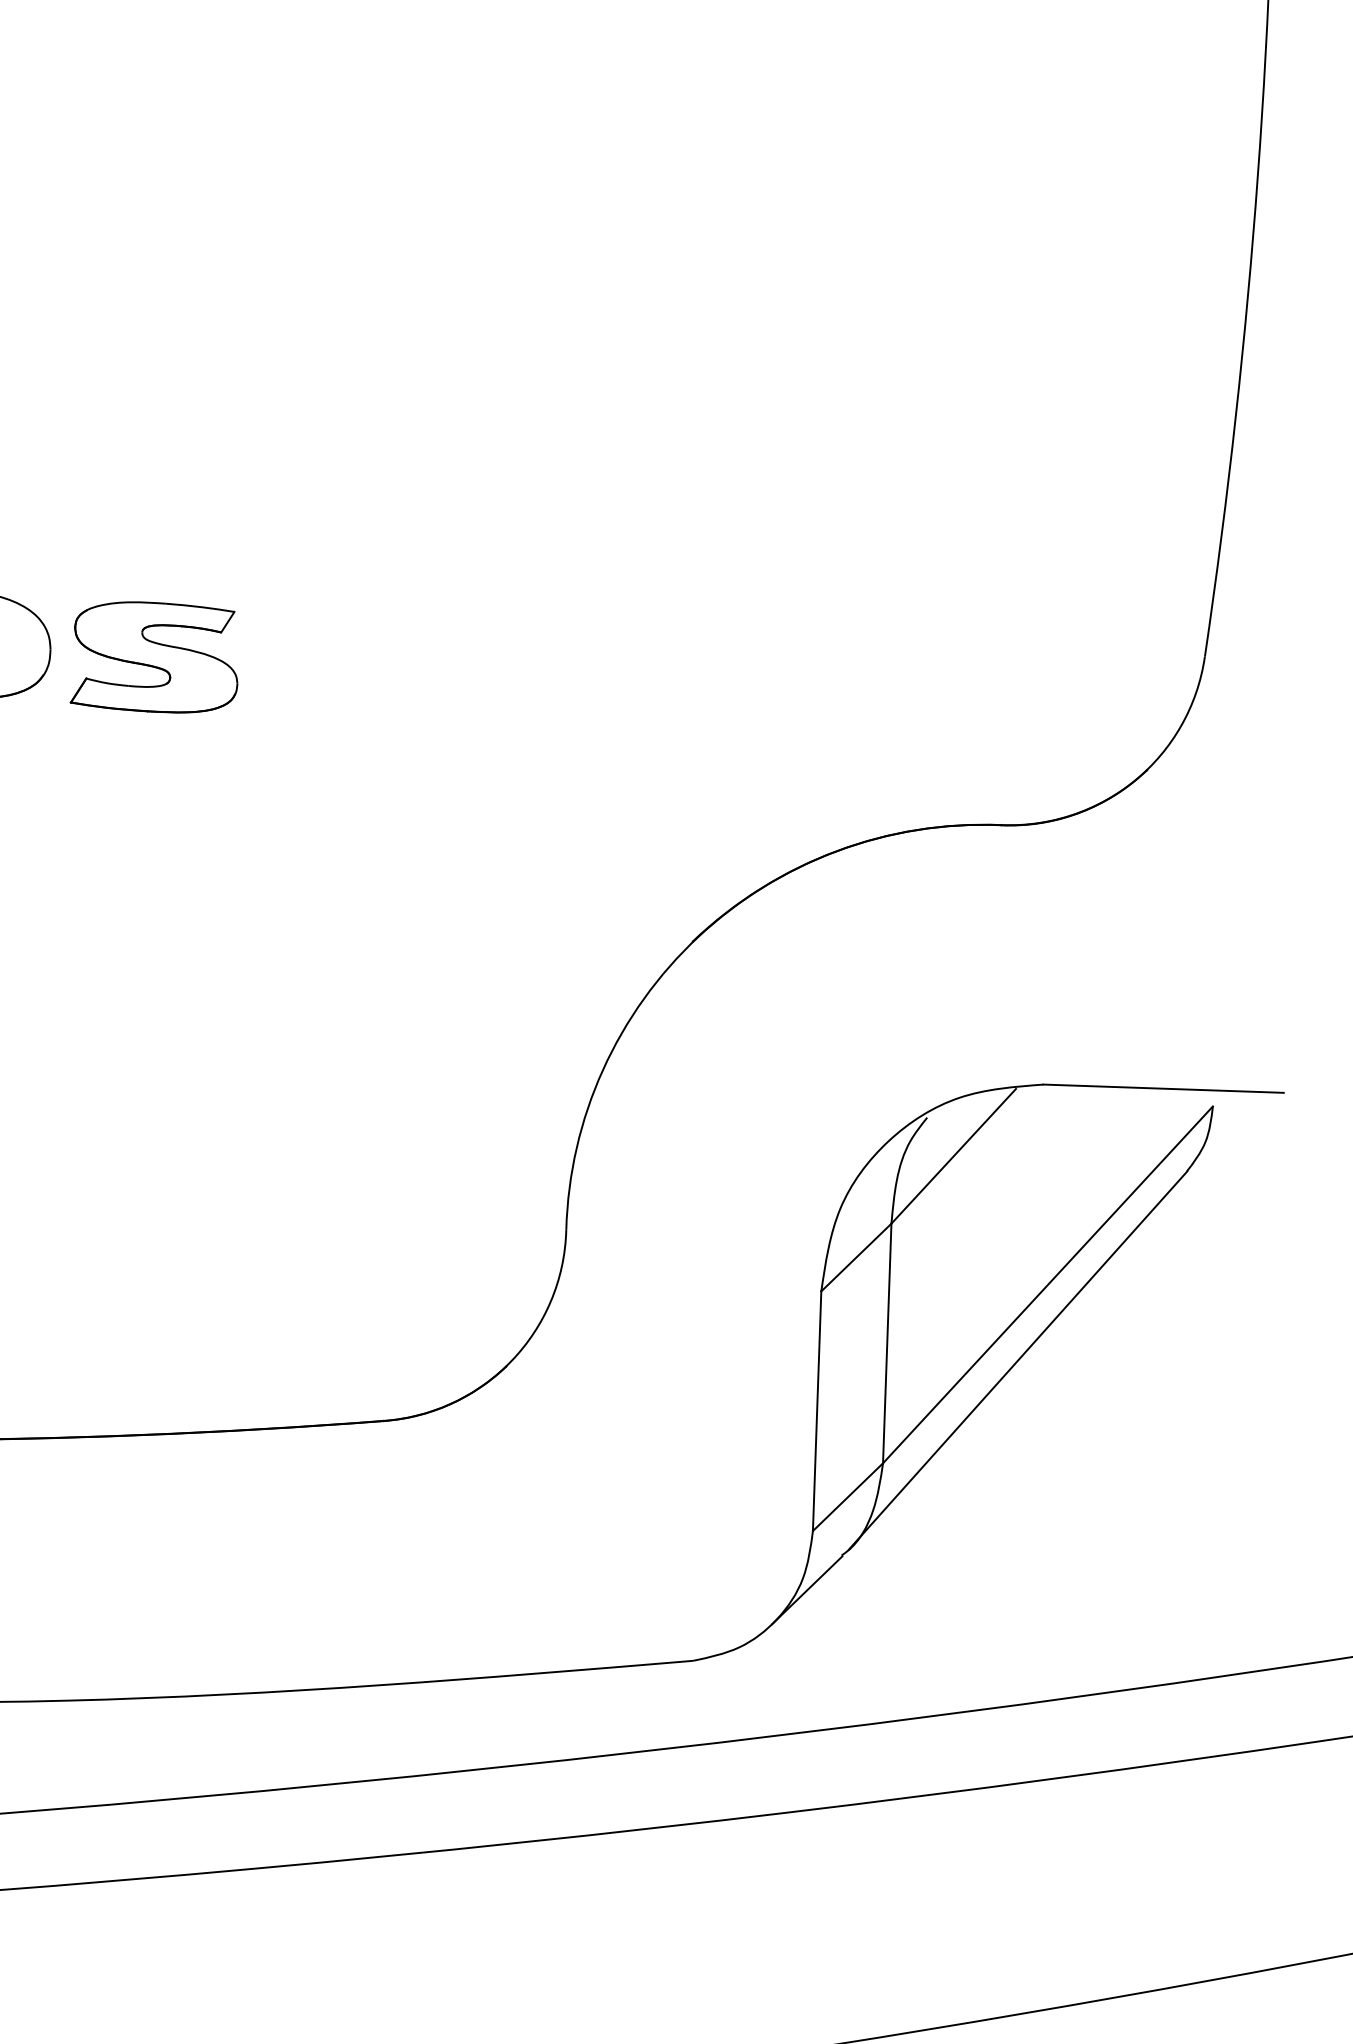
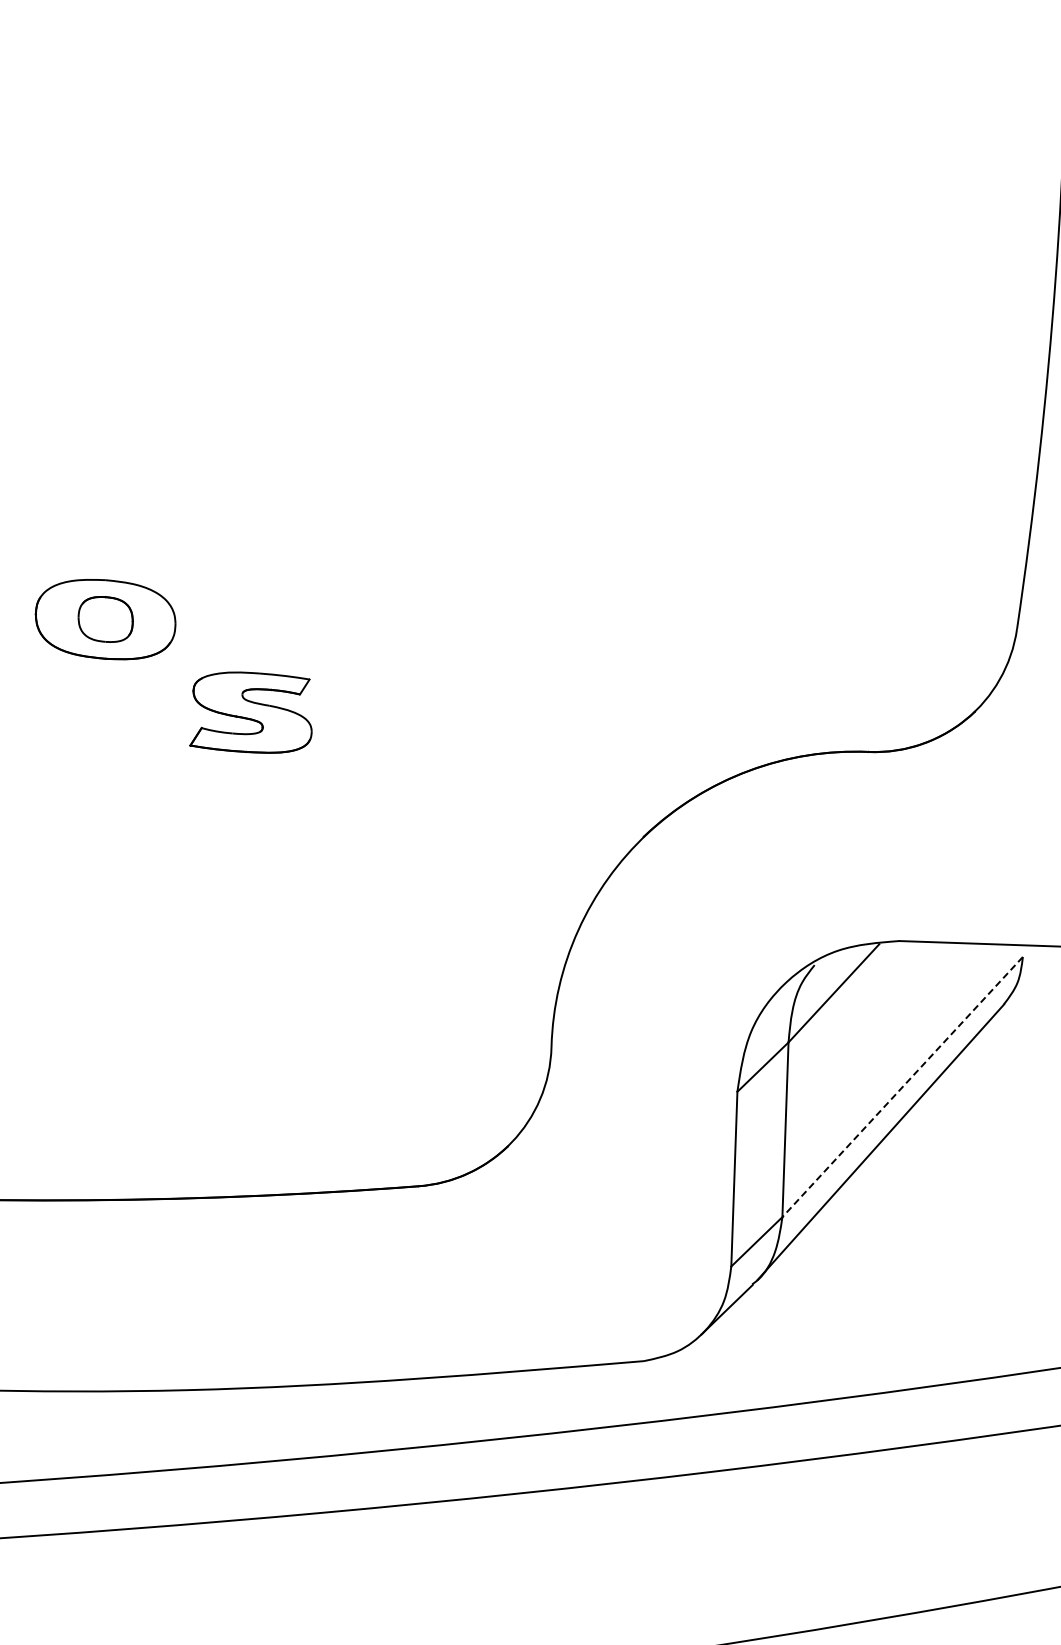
part: (153, 657) -> (250, 712), moved
line: (1047, 1285) -> (902, 1087), solid -> dashed

